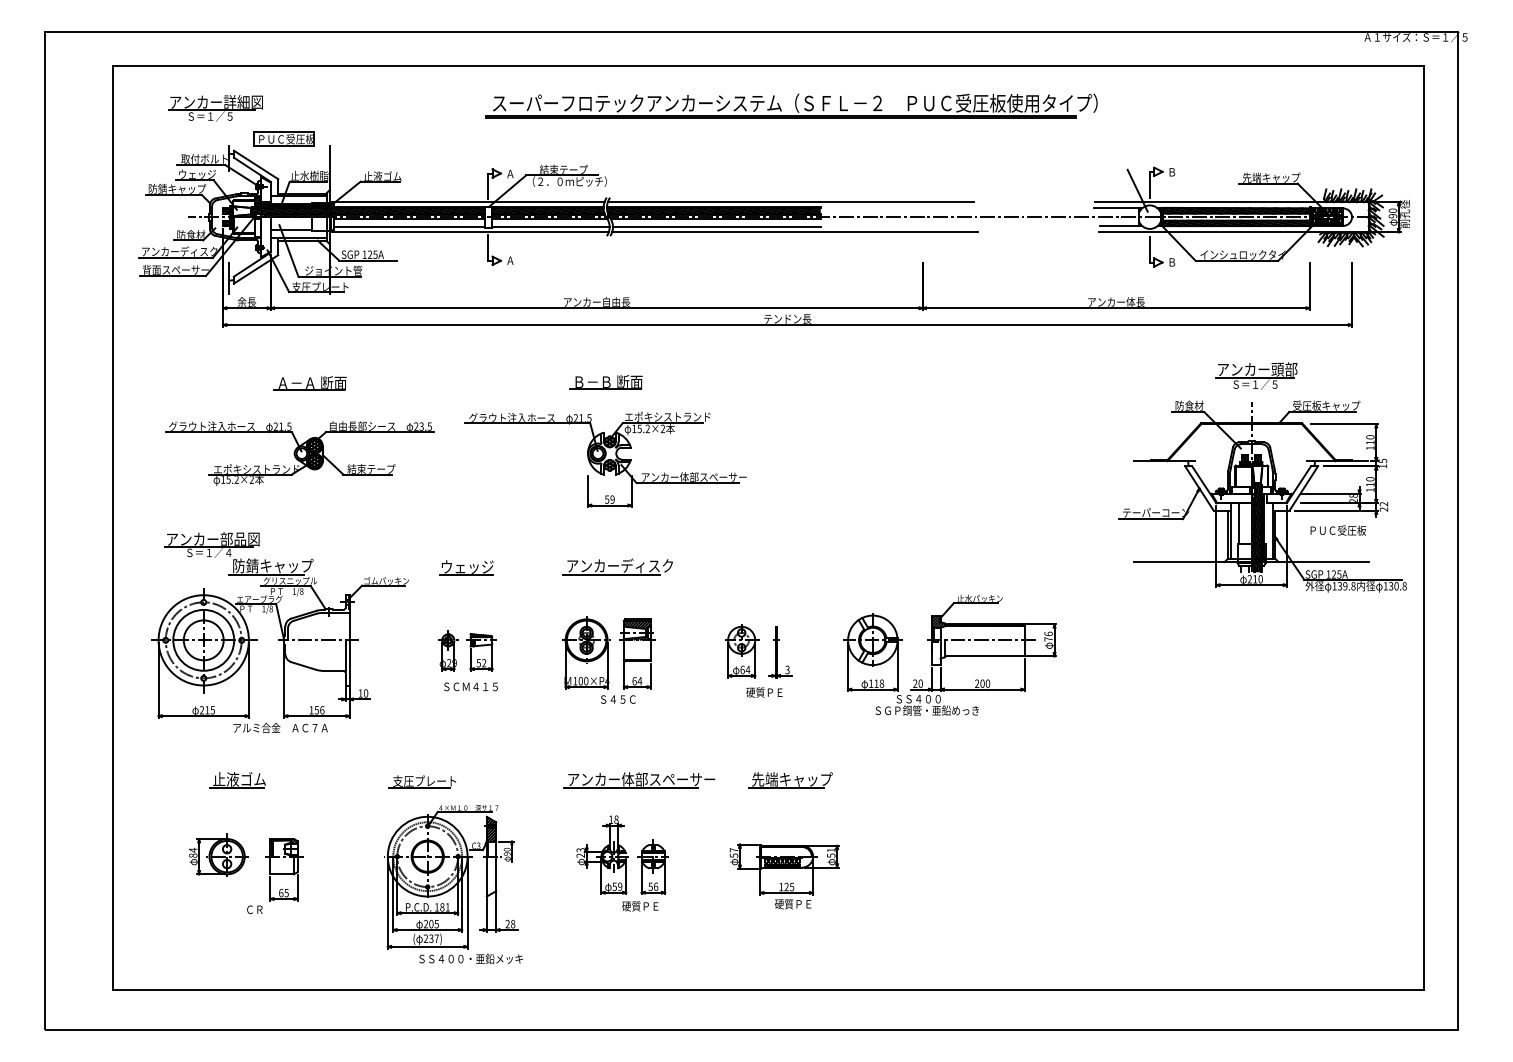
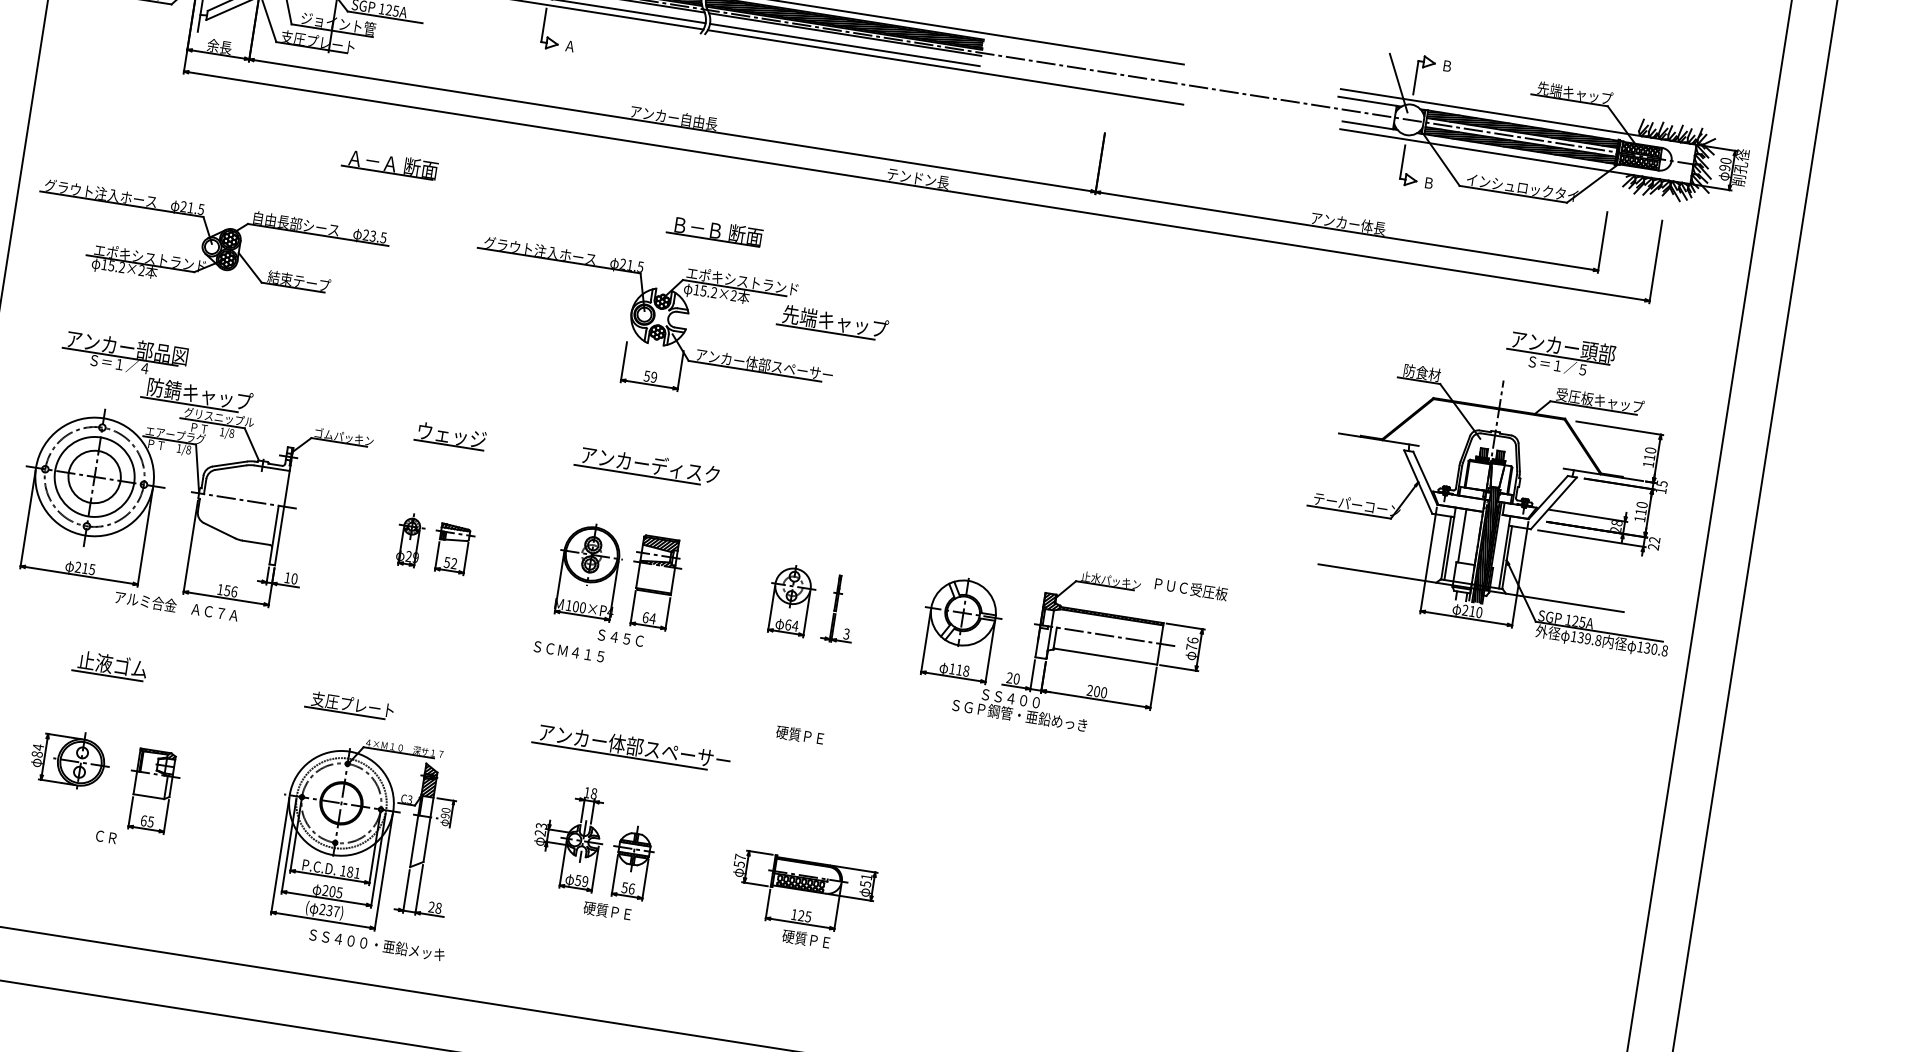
part: (1256, 375) -> (1560, 354), moved
part: (605, 382) -> (714, 230), moved
part: (309, 383) -> (389, 164), moved
part: (299, 453) -> (208, 246), moved
text: (1337, 530) -> (1190, 588), moved
text: (470, 686) -> (568, 651), moved
text: (764, 692) -> (800, 735), moved
part: (790, 780) -> (832, 322), moved

